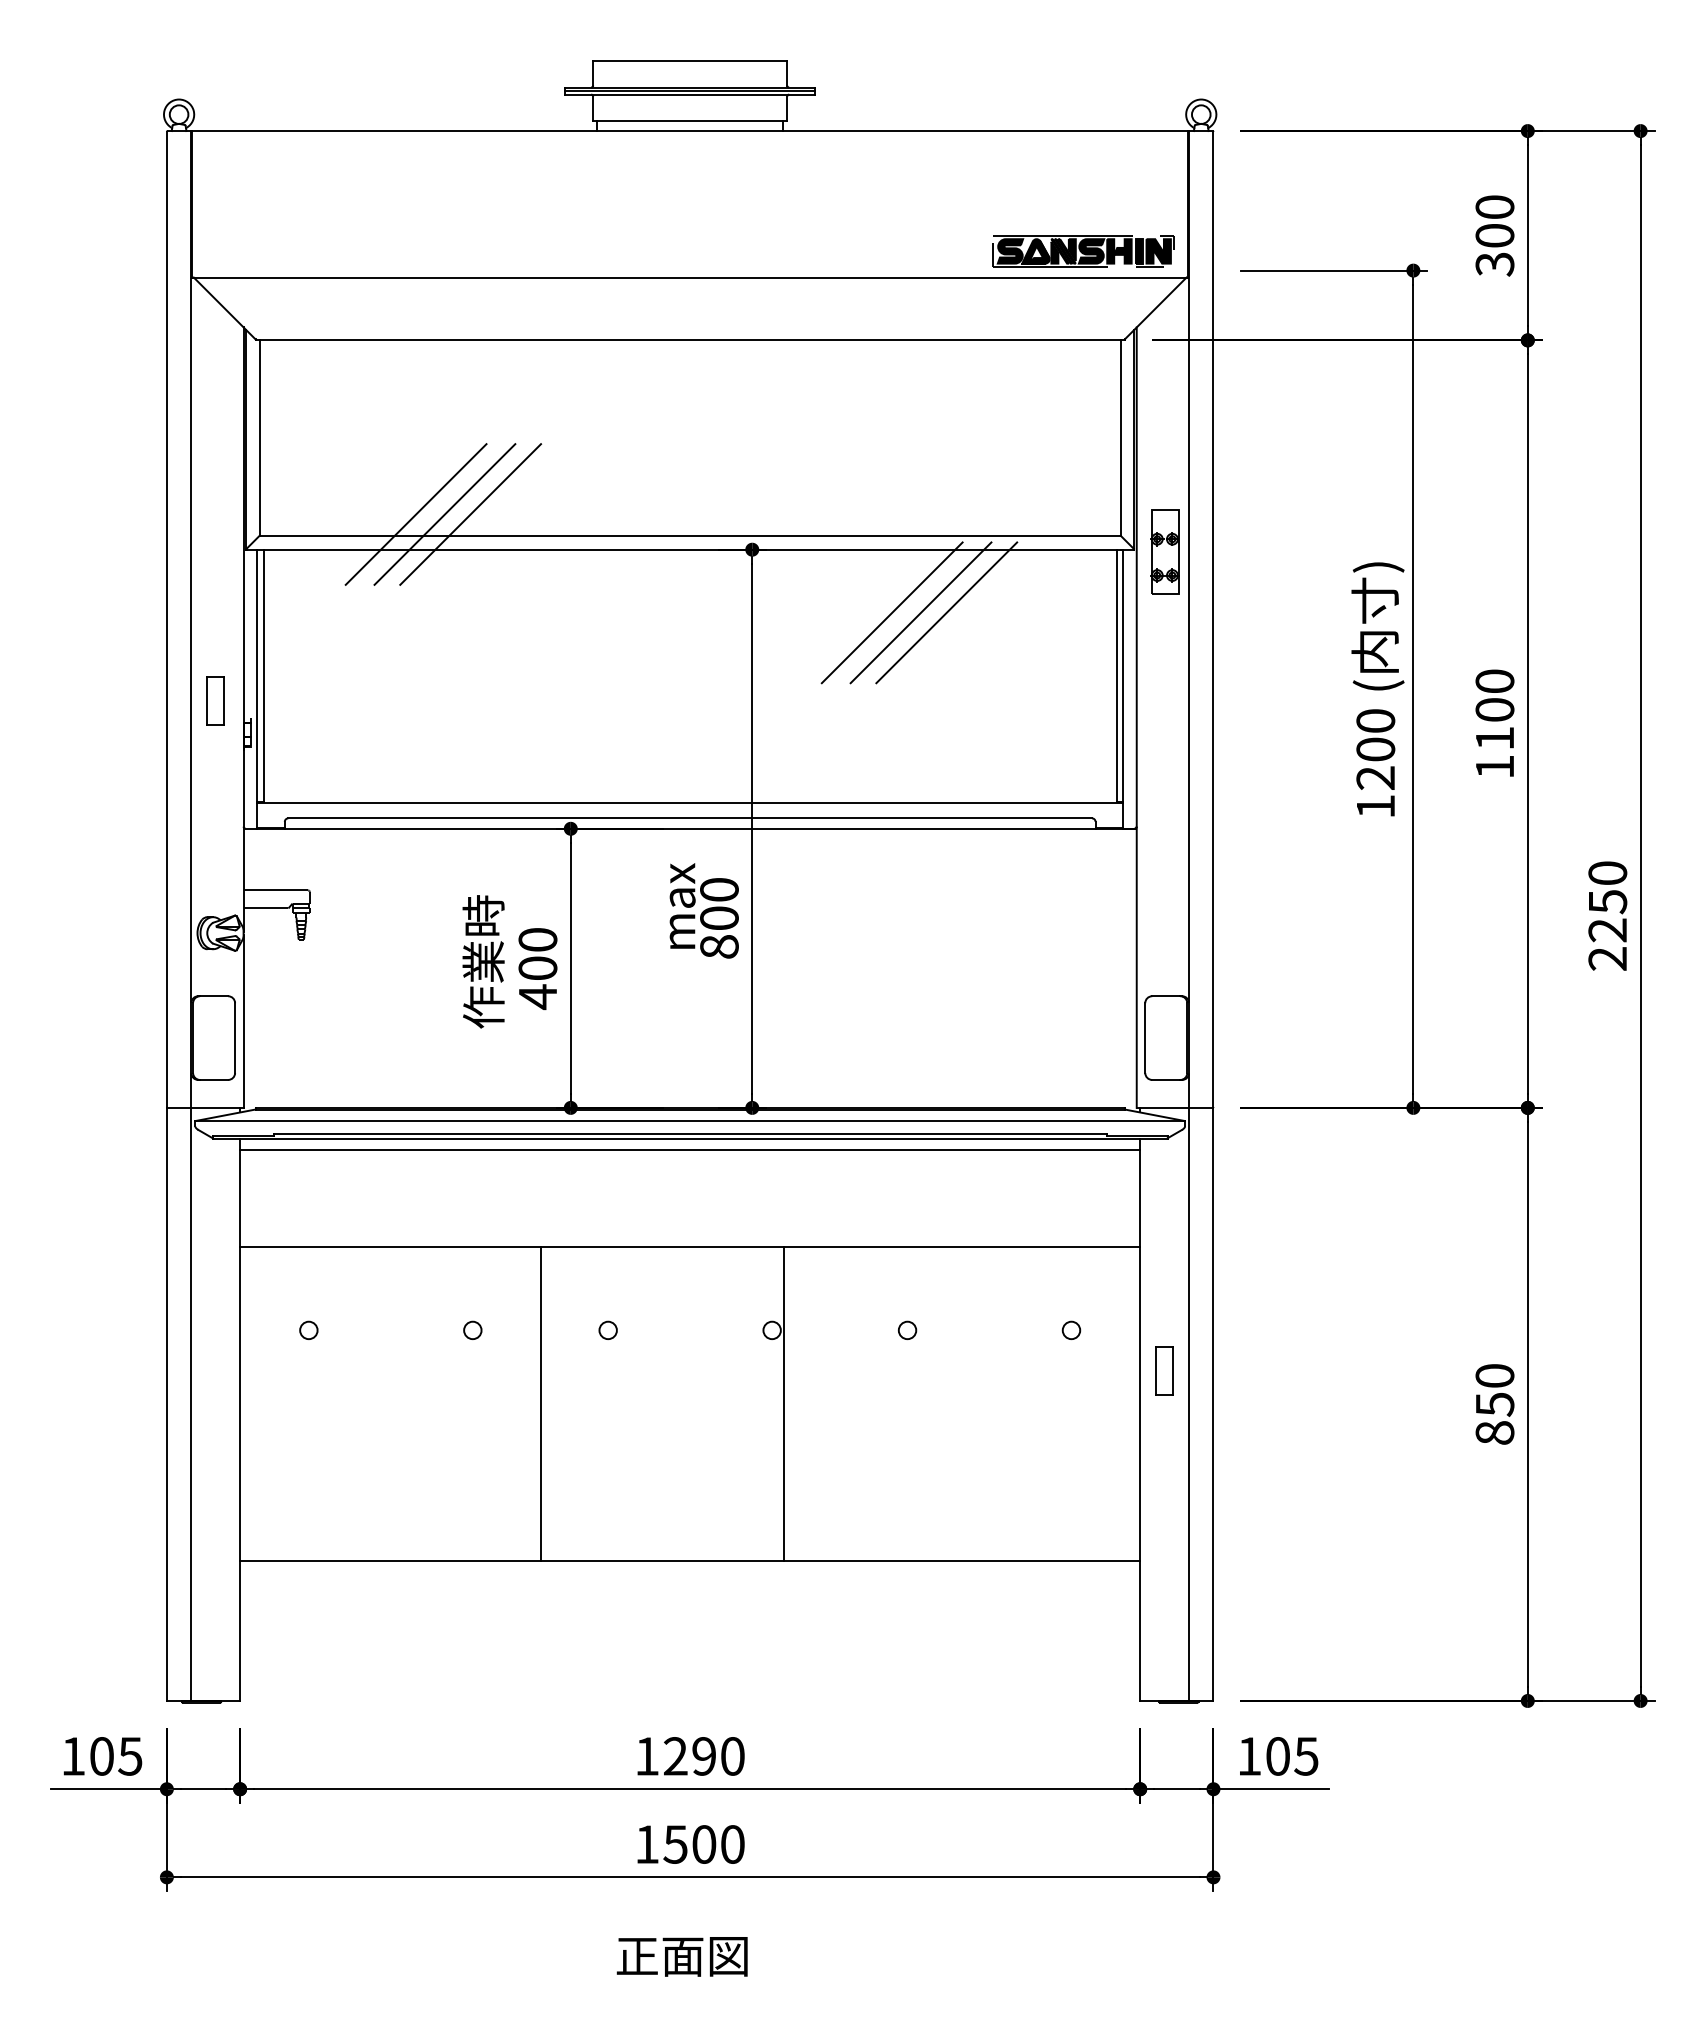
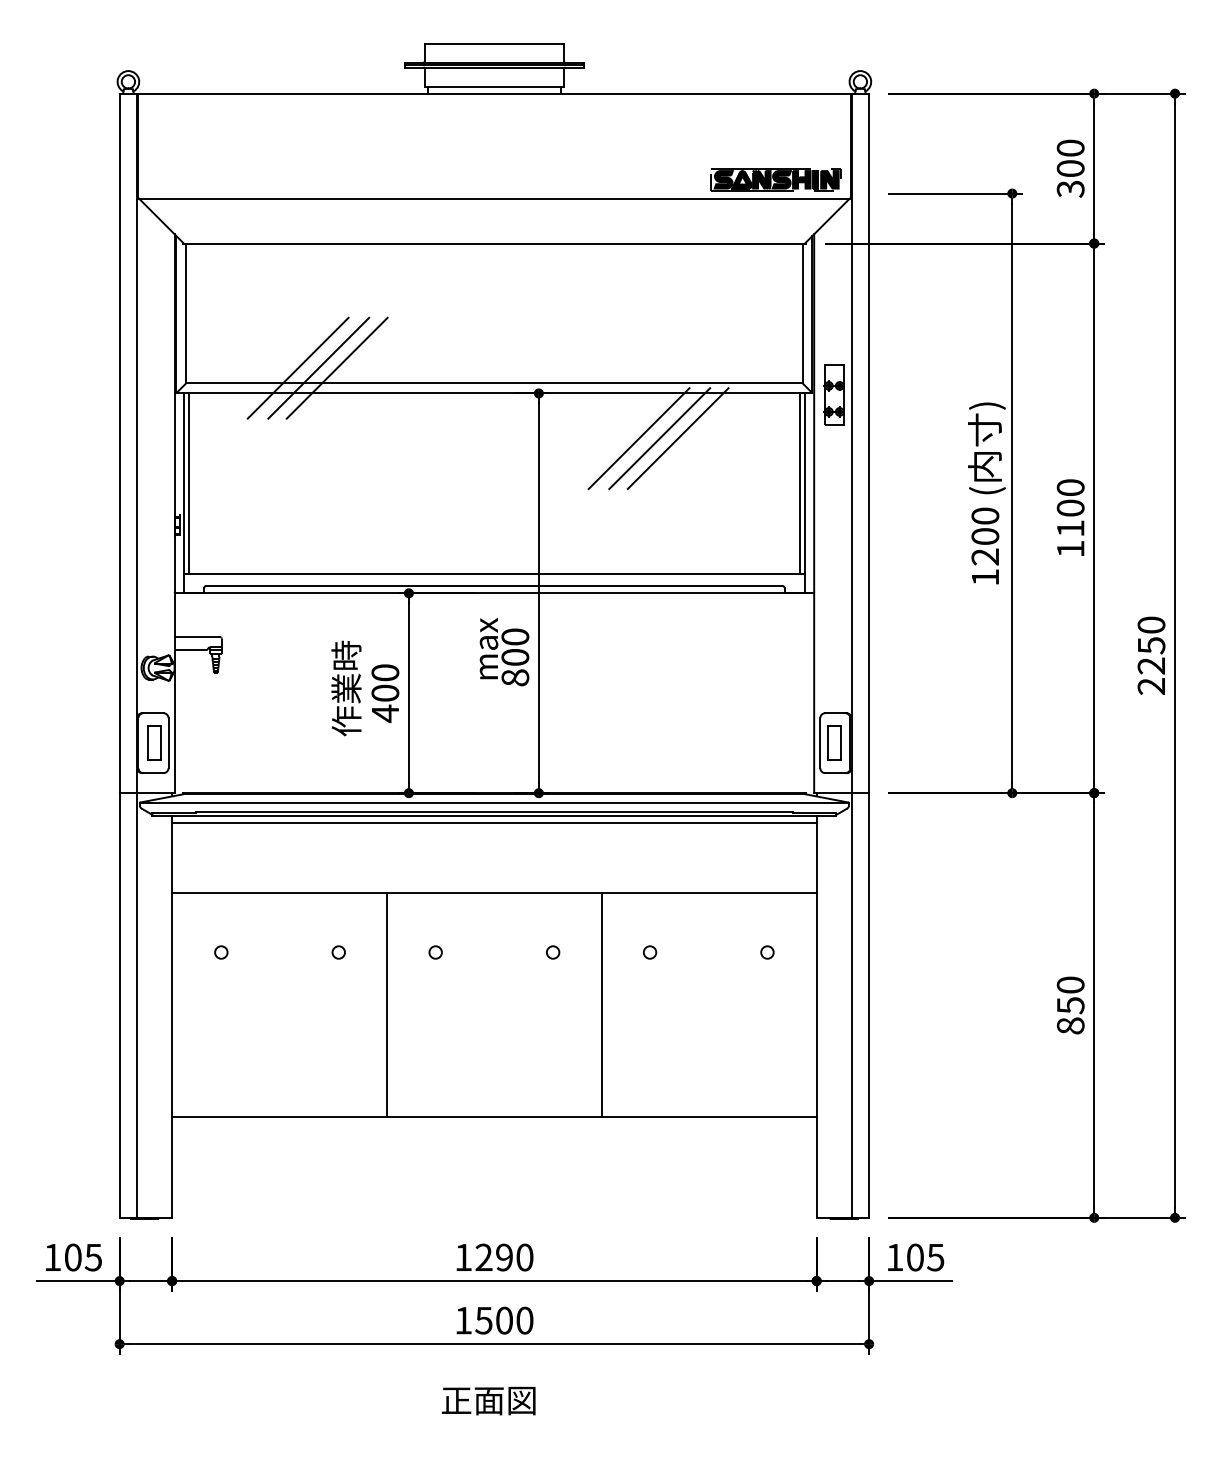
part: (215, 700) -> (154, 742), moved
part: (1164, 1370) -> (834, 742), moved
line: (783, 1403) -> (601, 1004), moved

